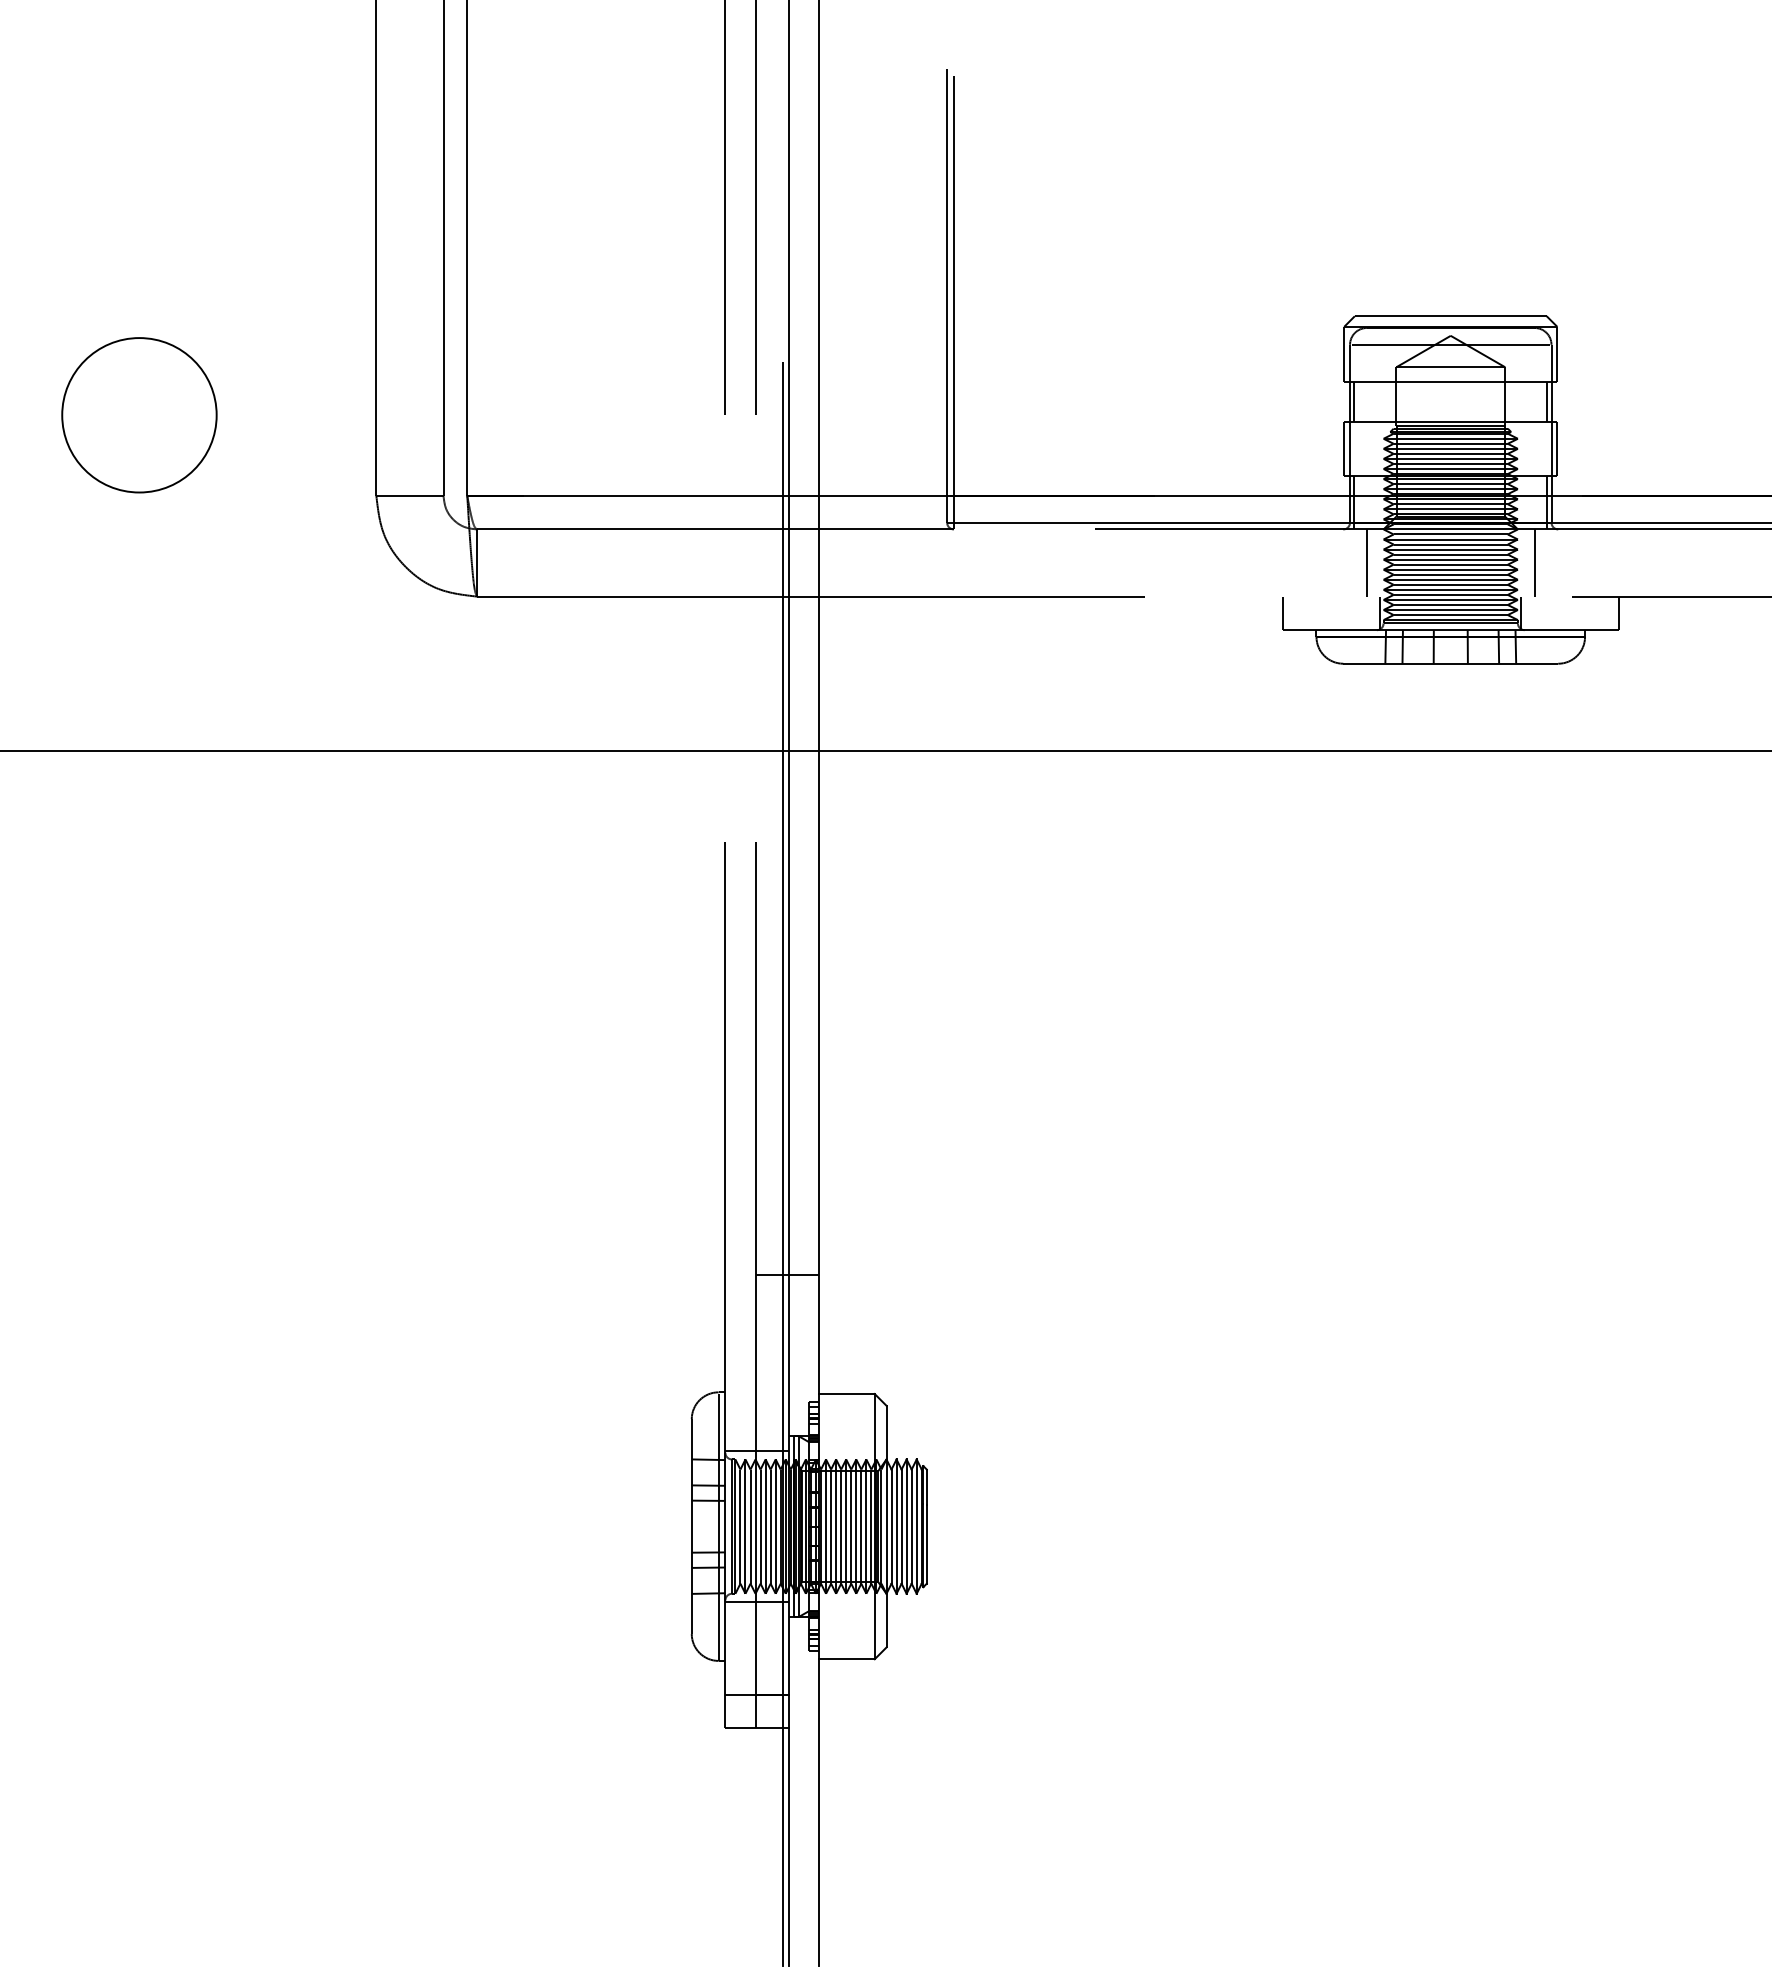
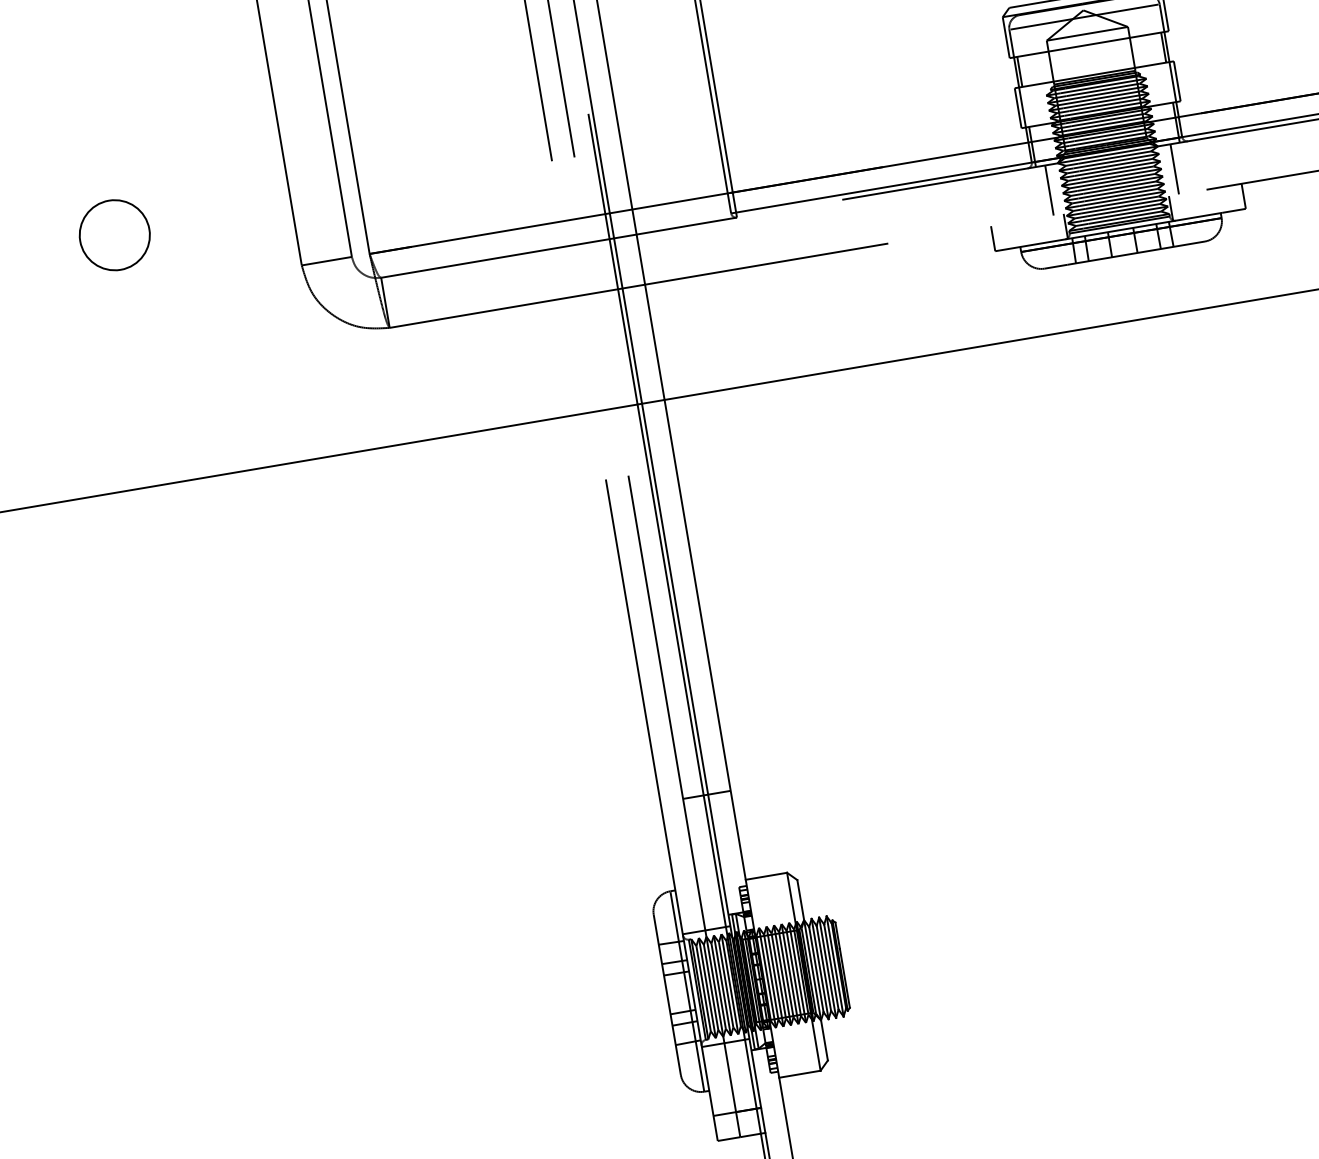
circle: (139, 415) -> (114, 235), size x0.6

